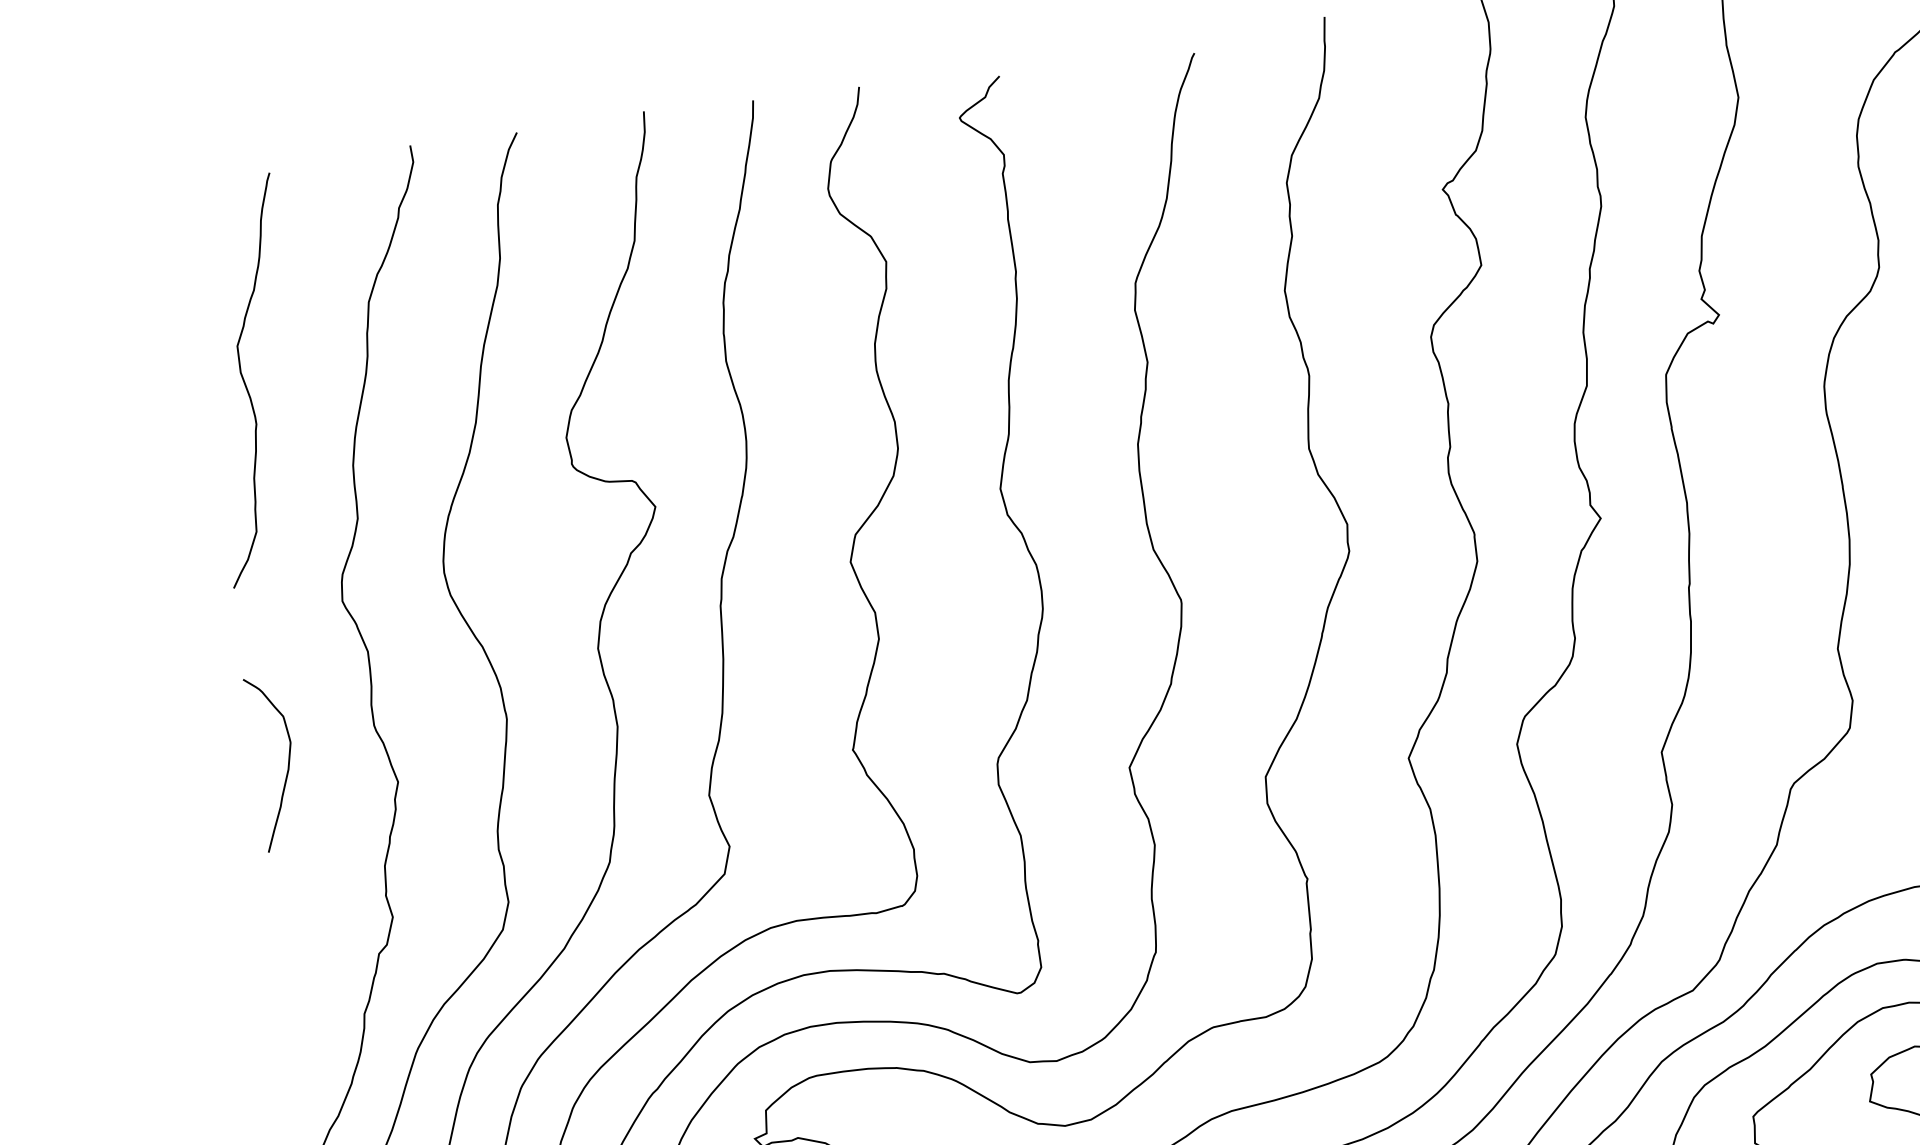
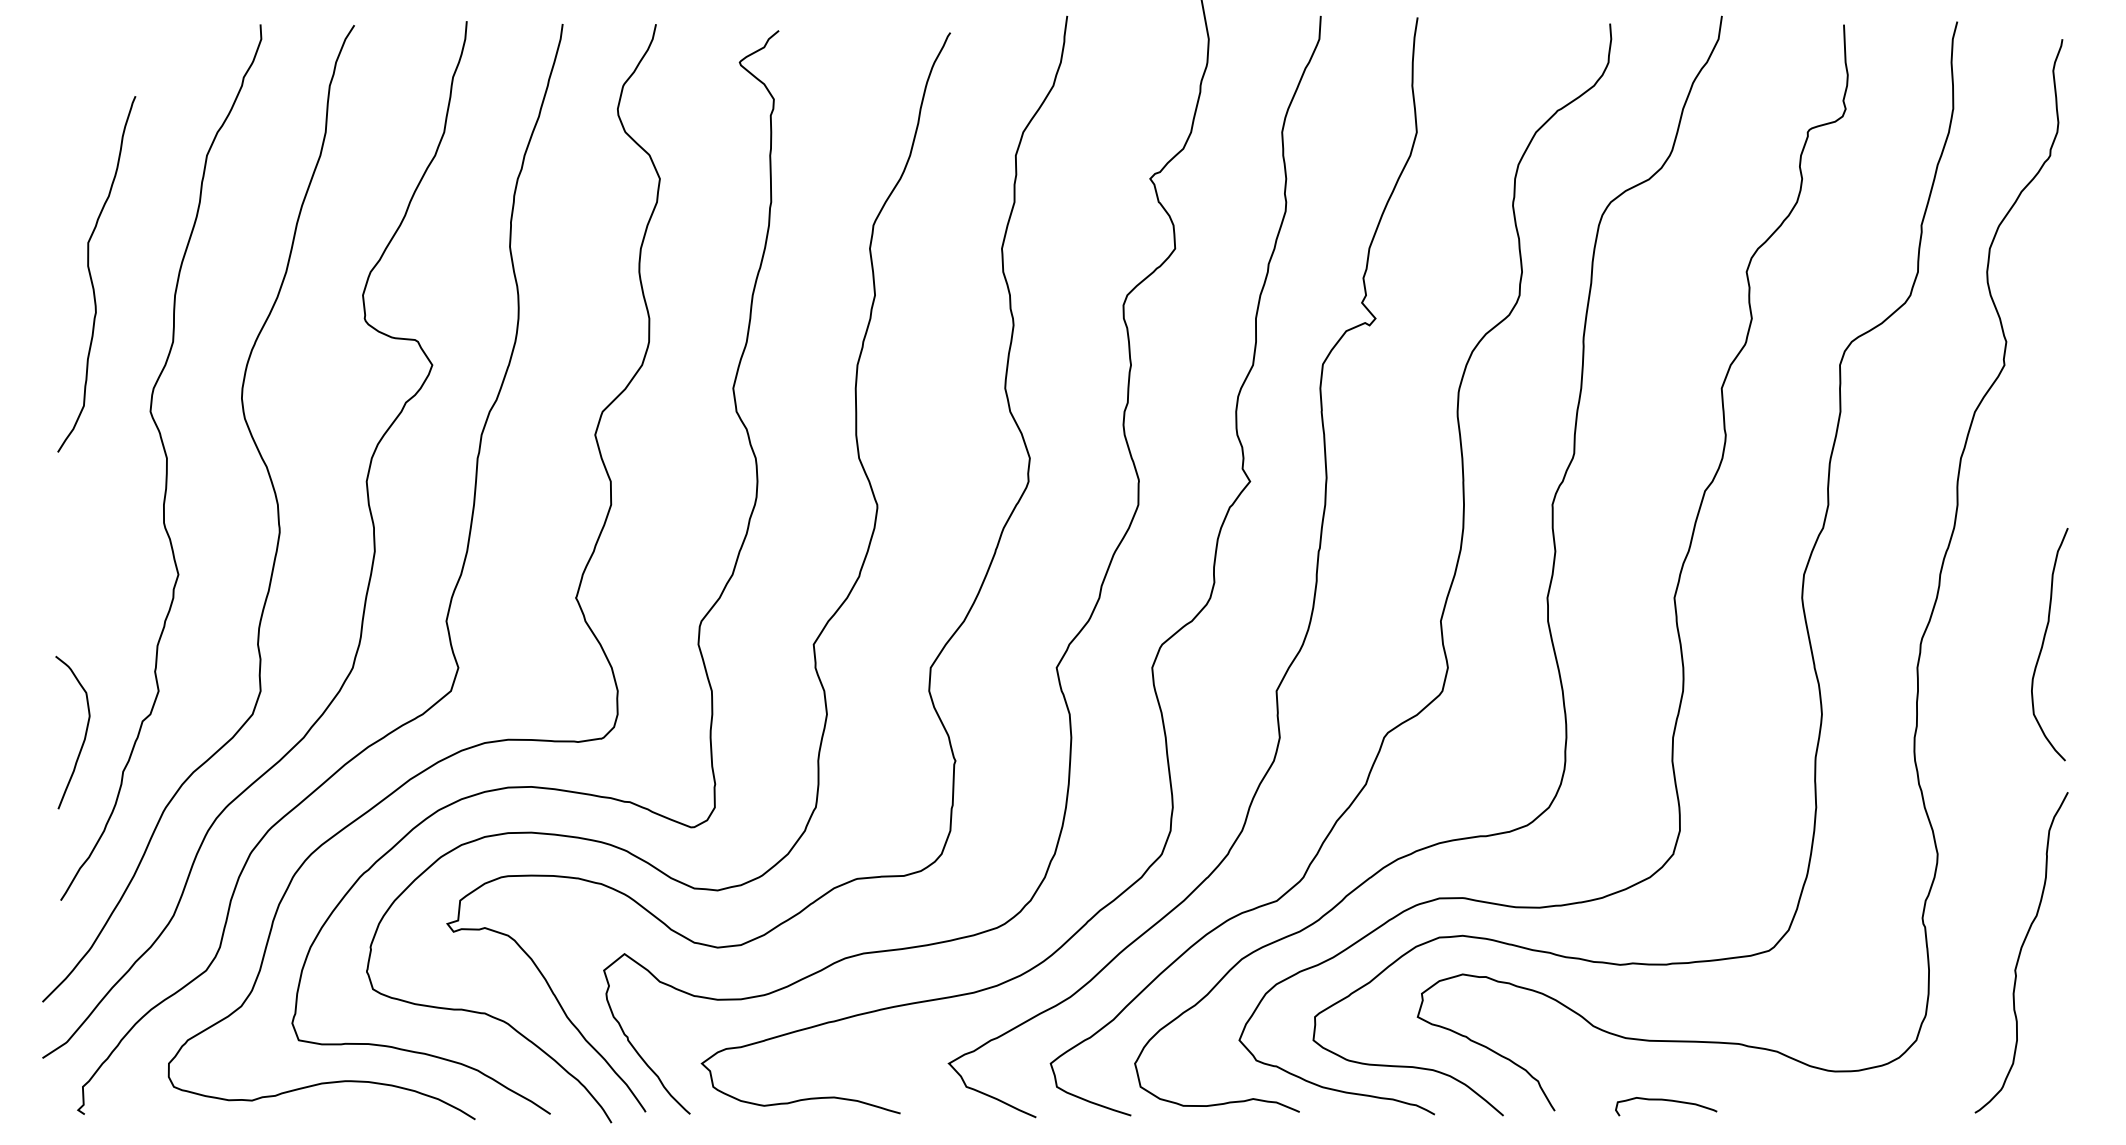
curve: (245, 382) -> (91, 275), moved
curve: (287, 765) -> (84, 735), moved

